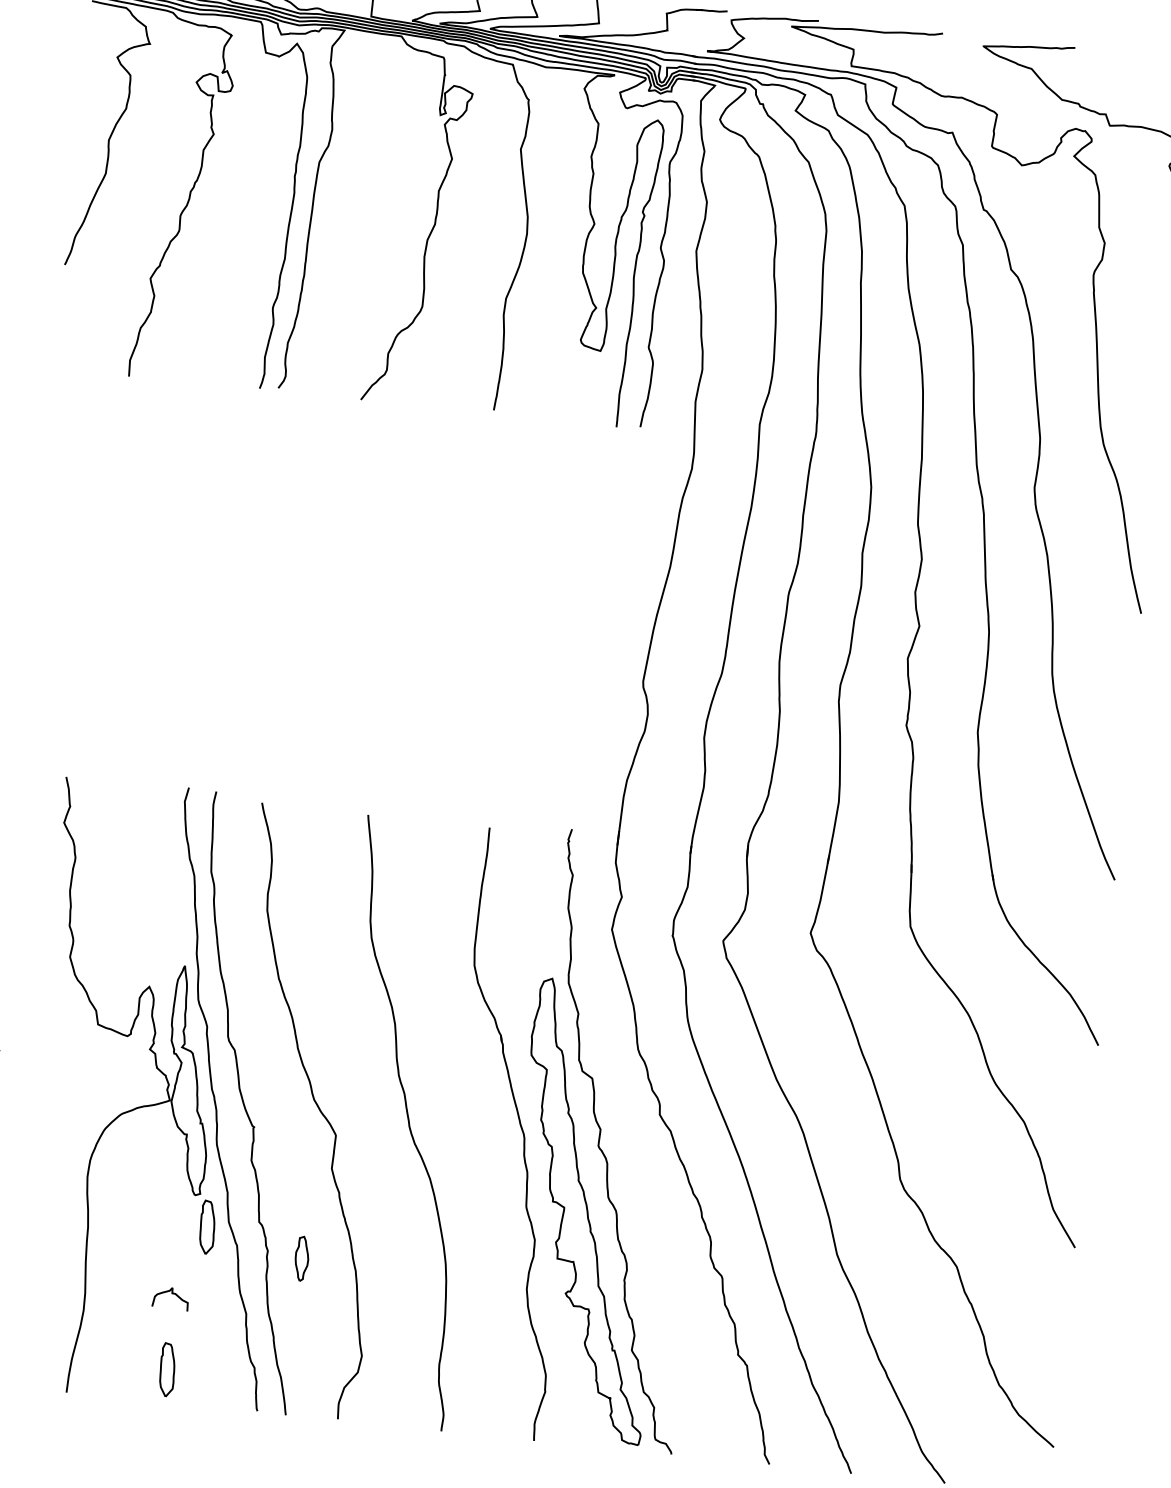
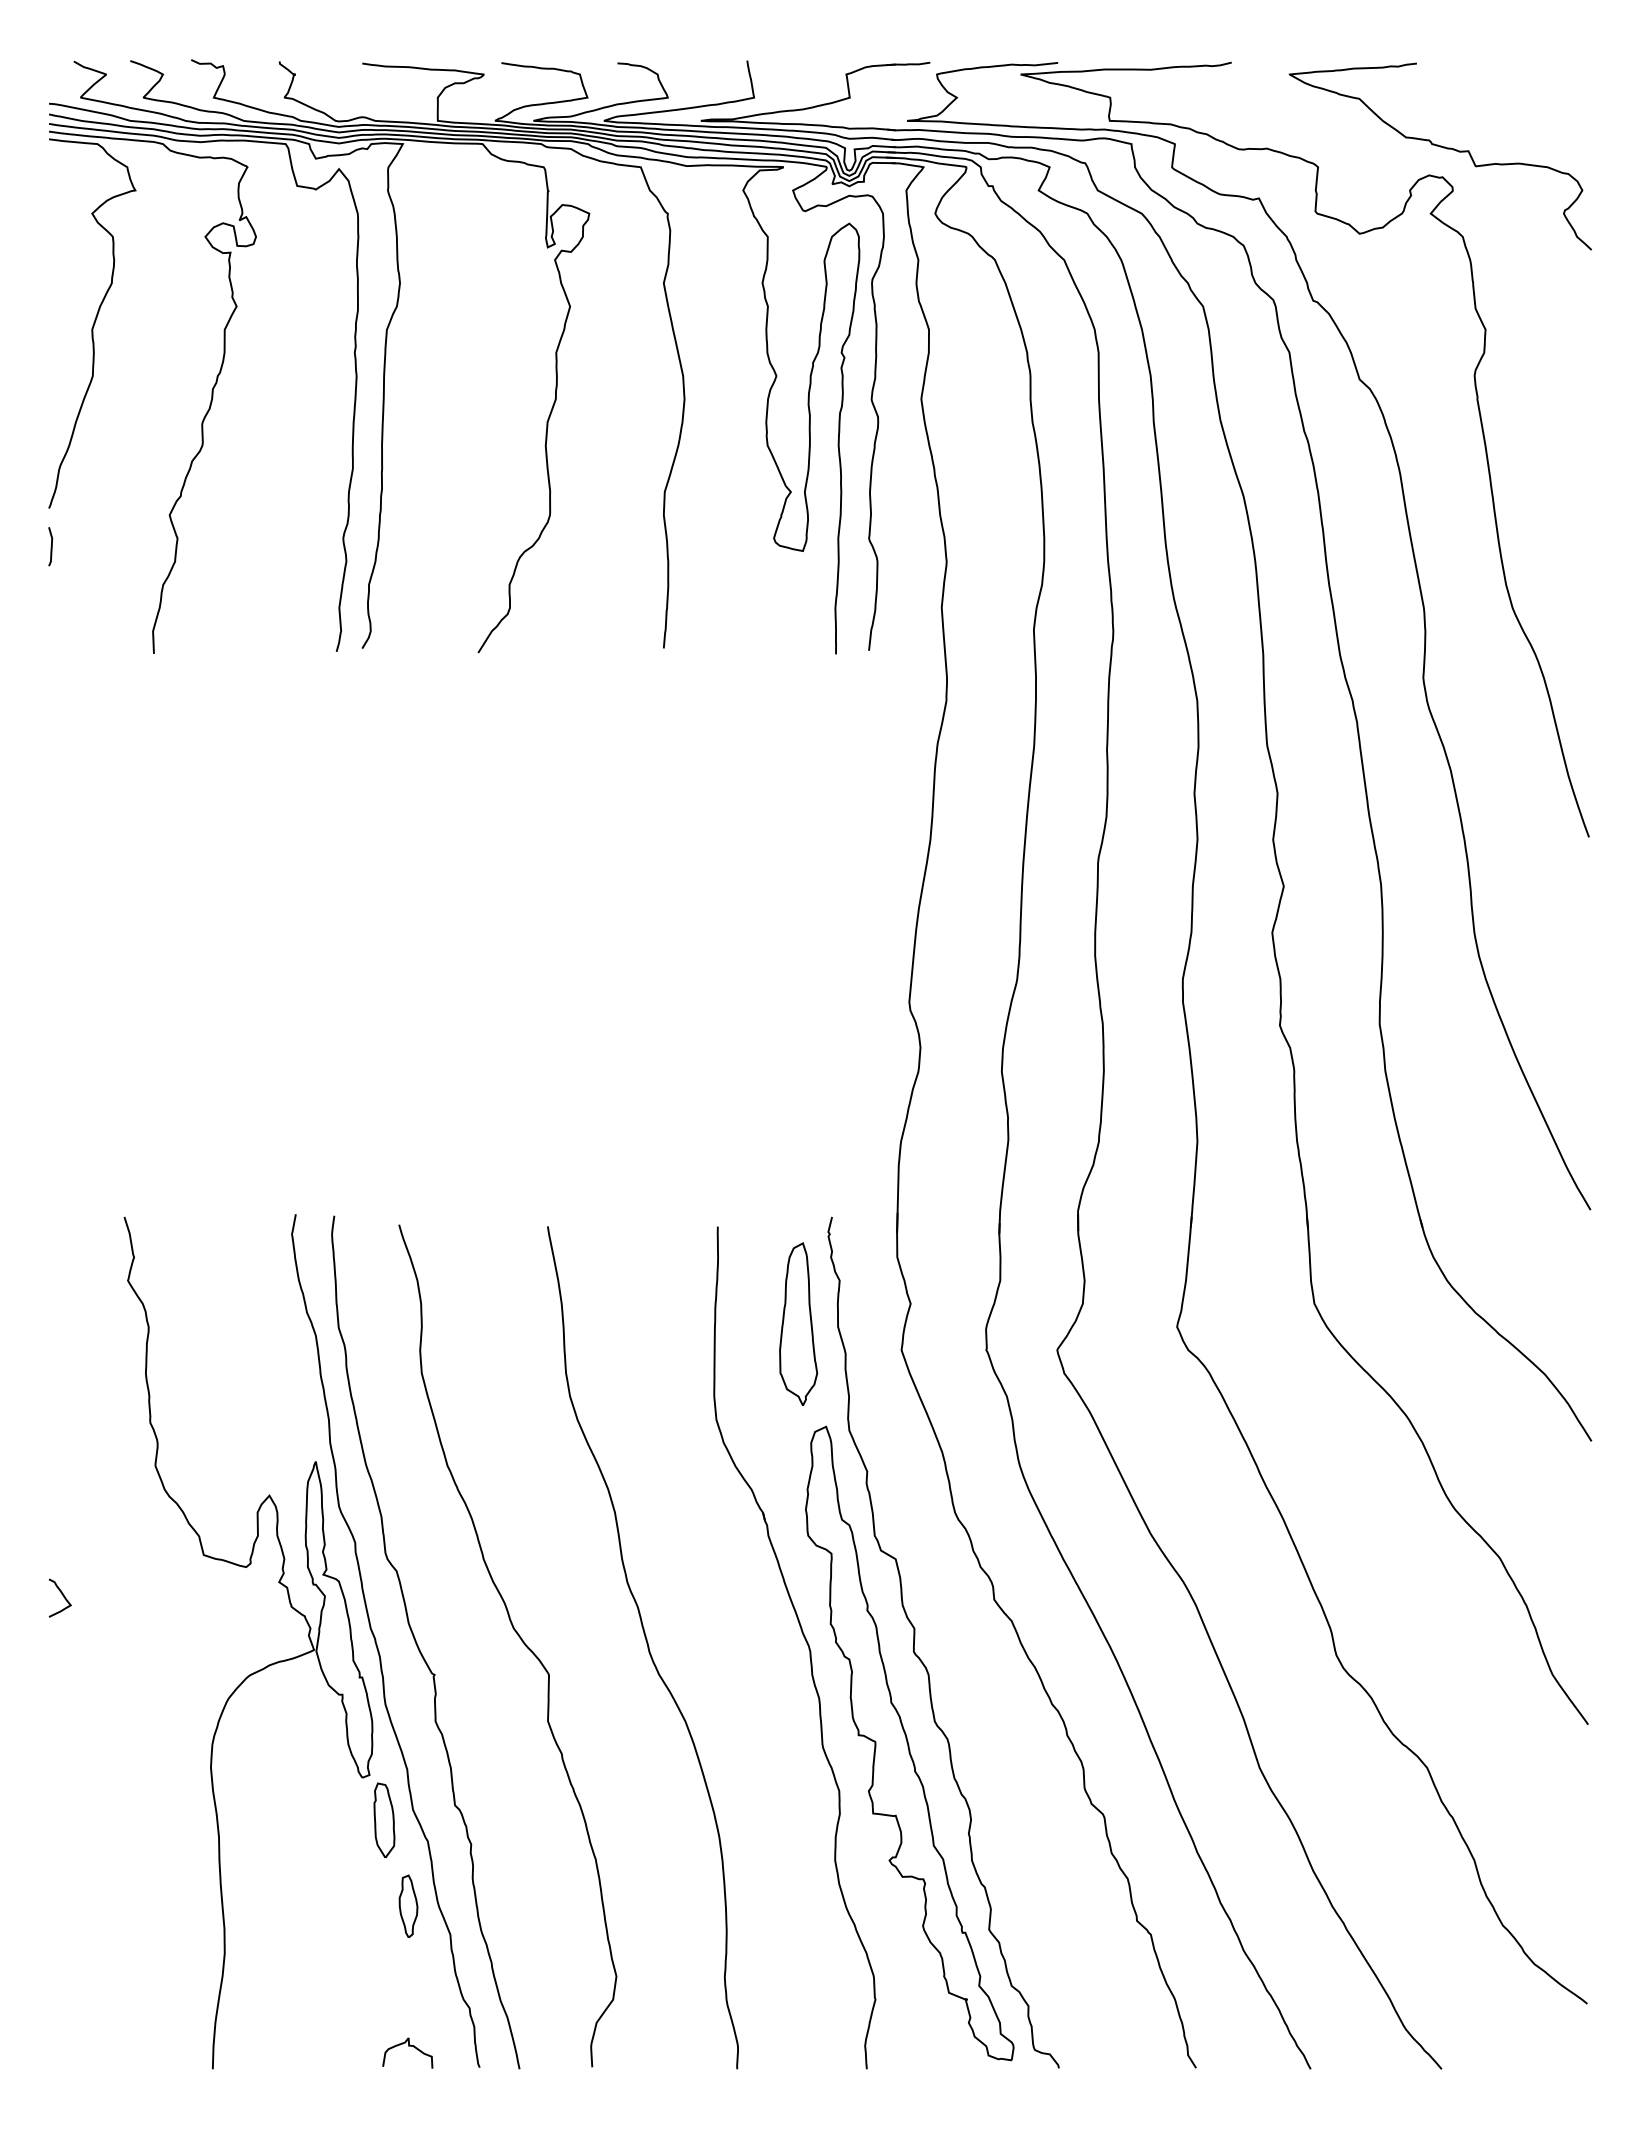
curve: (62, 292) -> (50, 546), added
part: (540, 902) -> (798, 1323), added
part: (301, 1258) -> (408, 1906), moved
curve: (171, 1293) -> (408, 2046), moved
part: (167, 1370) -> (349, 2023), removed

